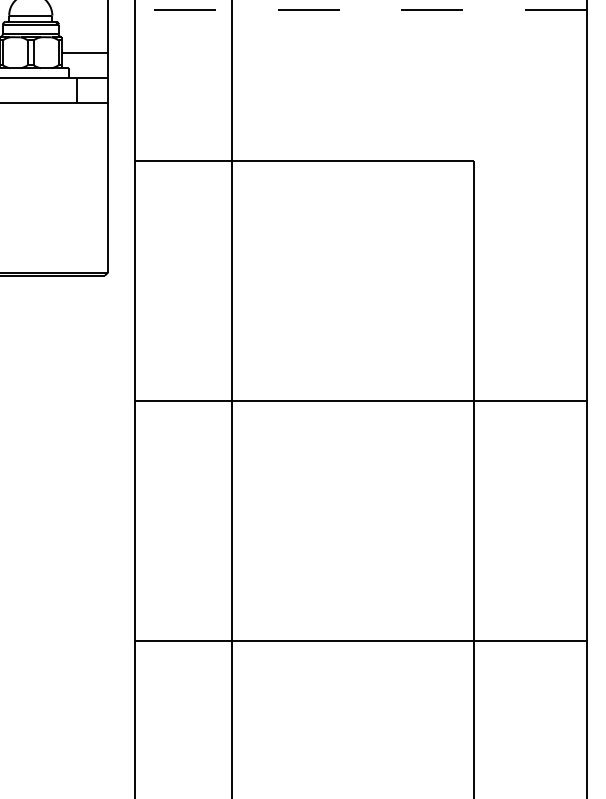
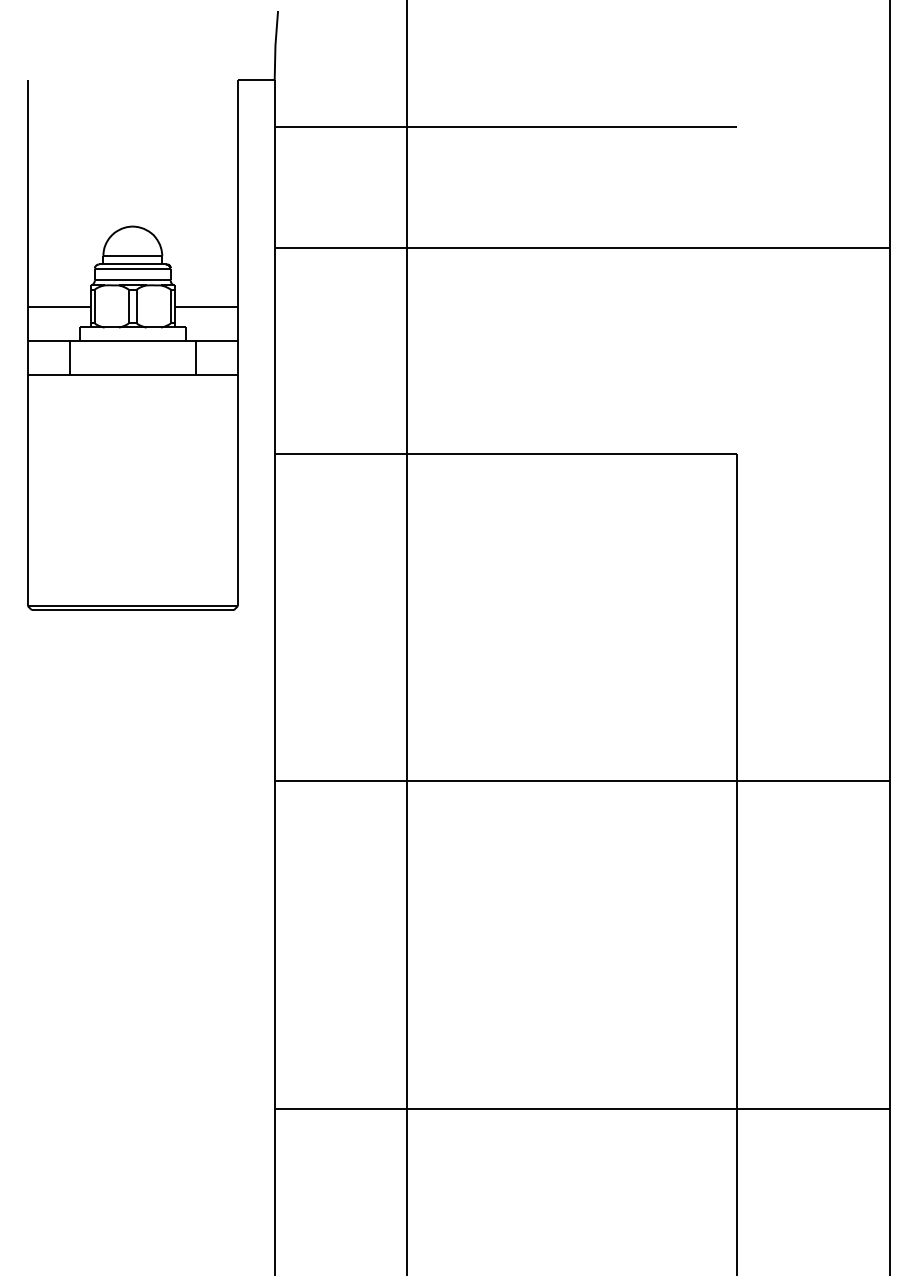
line: (360, 10) -> (582, 248), dashed -> solid

